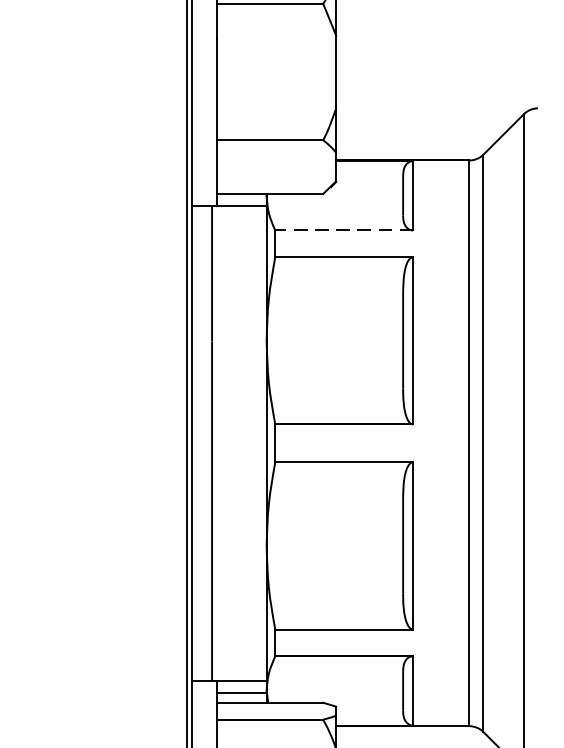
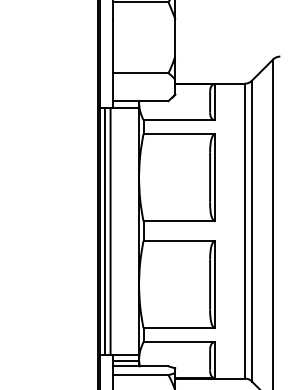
line: (344, 231) -> (179, 120), dashed -> solid
line: (202, 442) -> (105, 230), added

